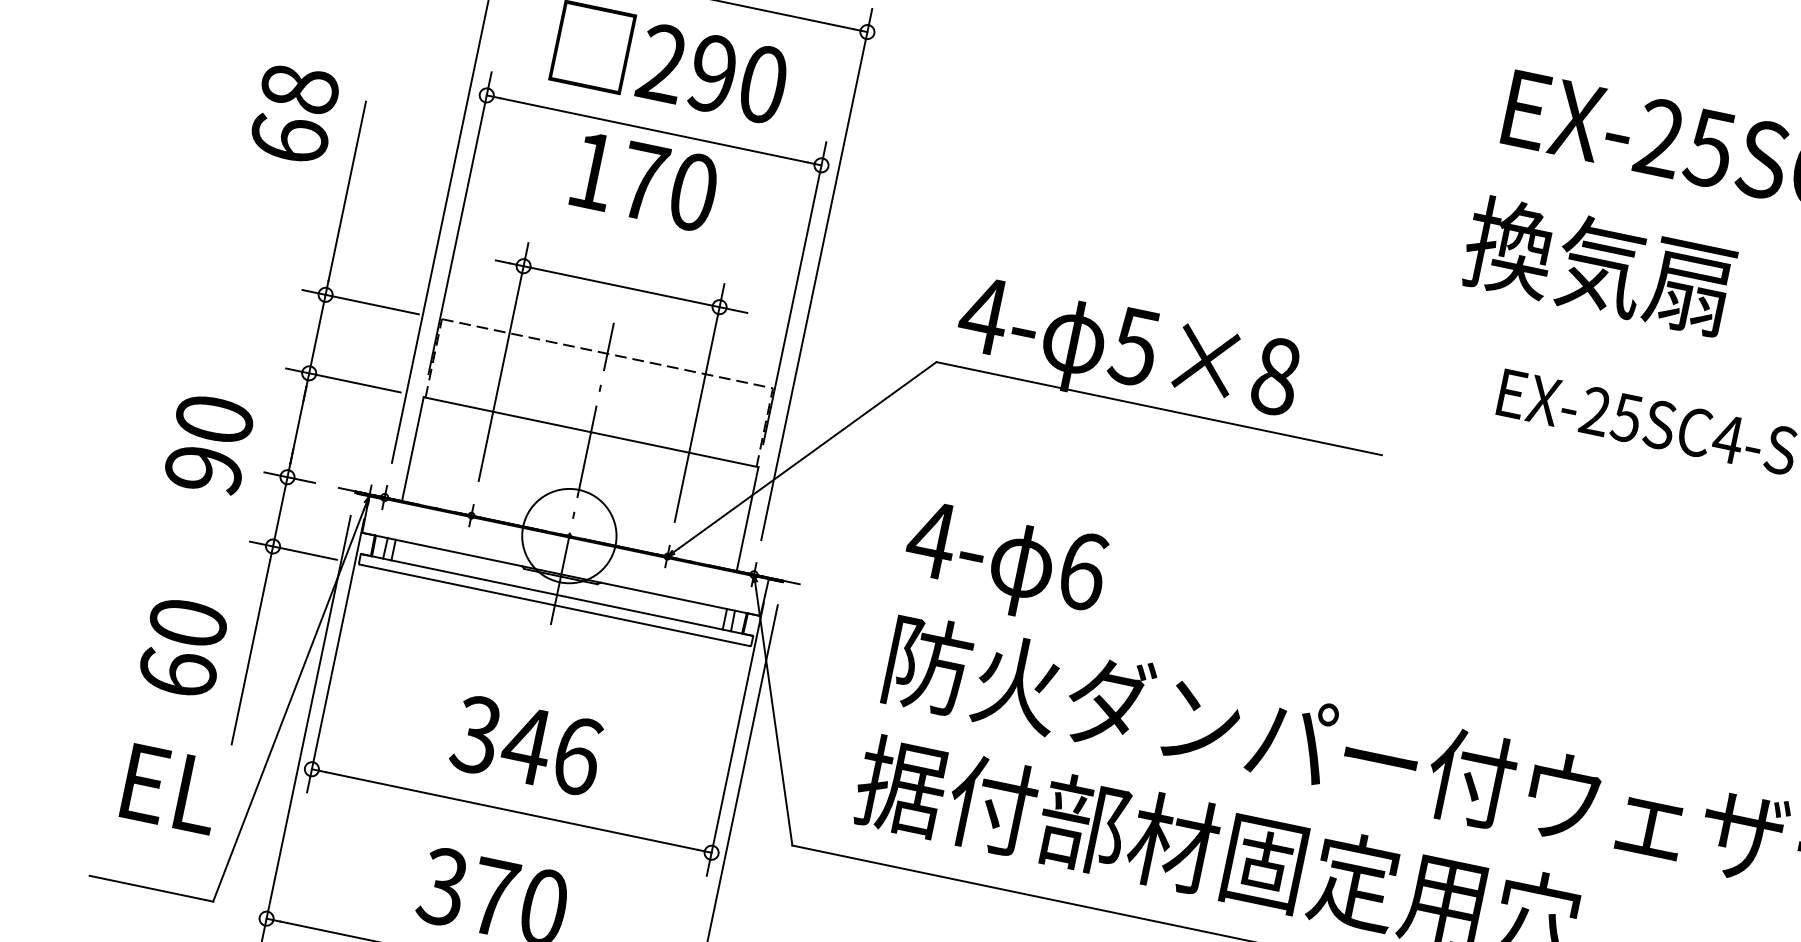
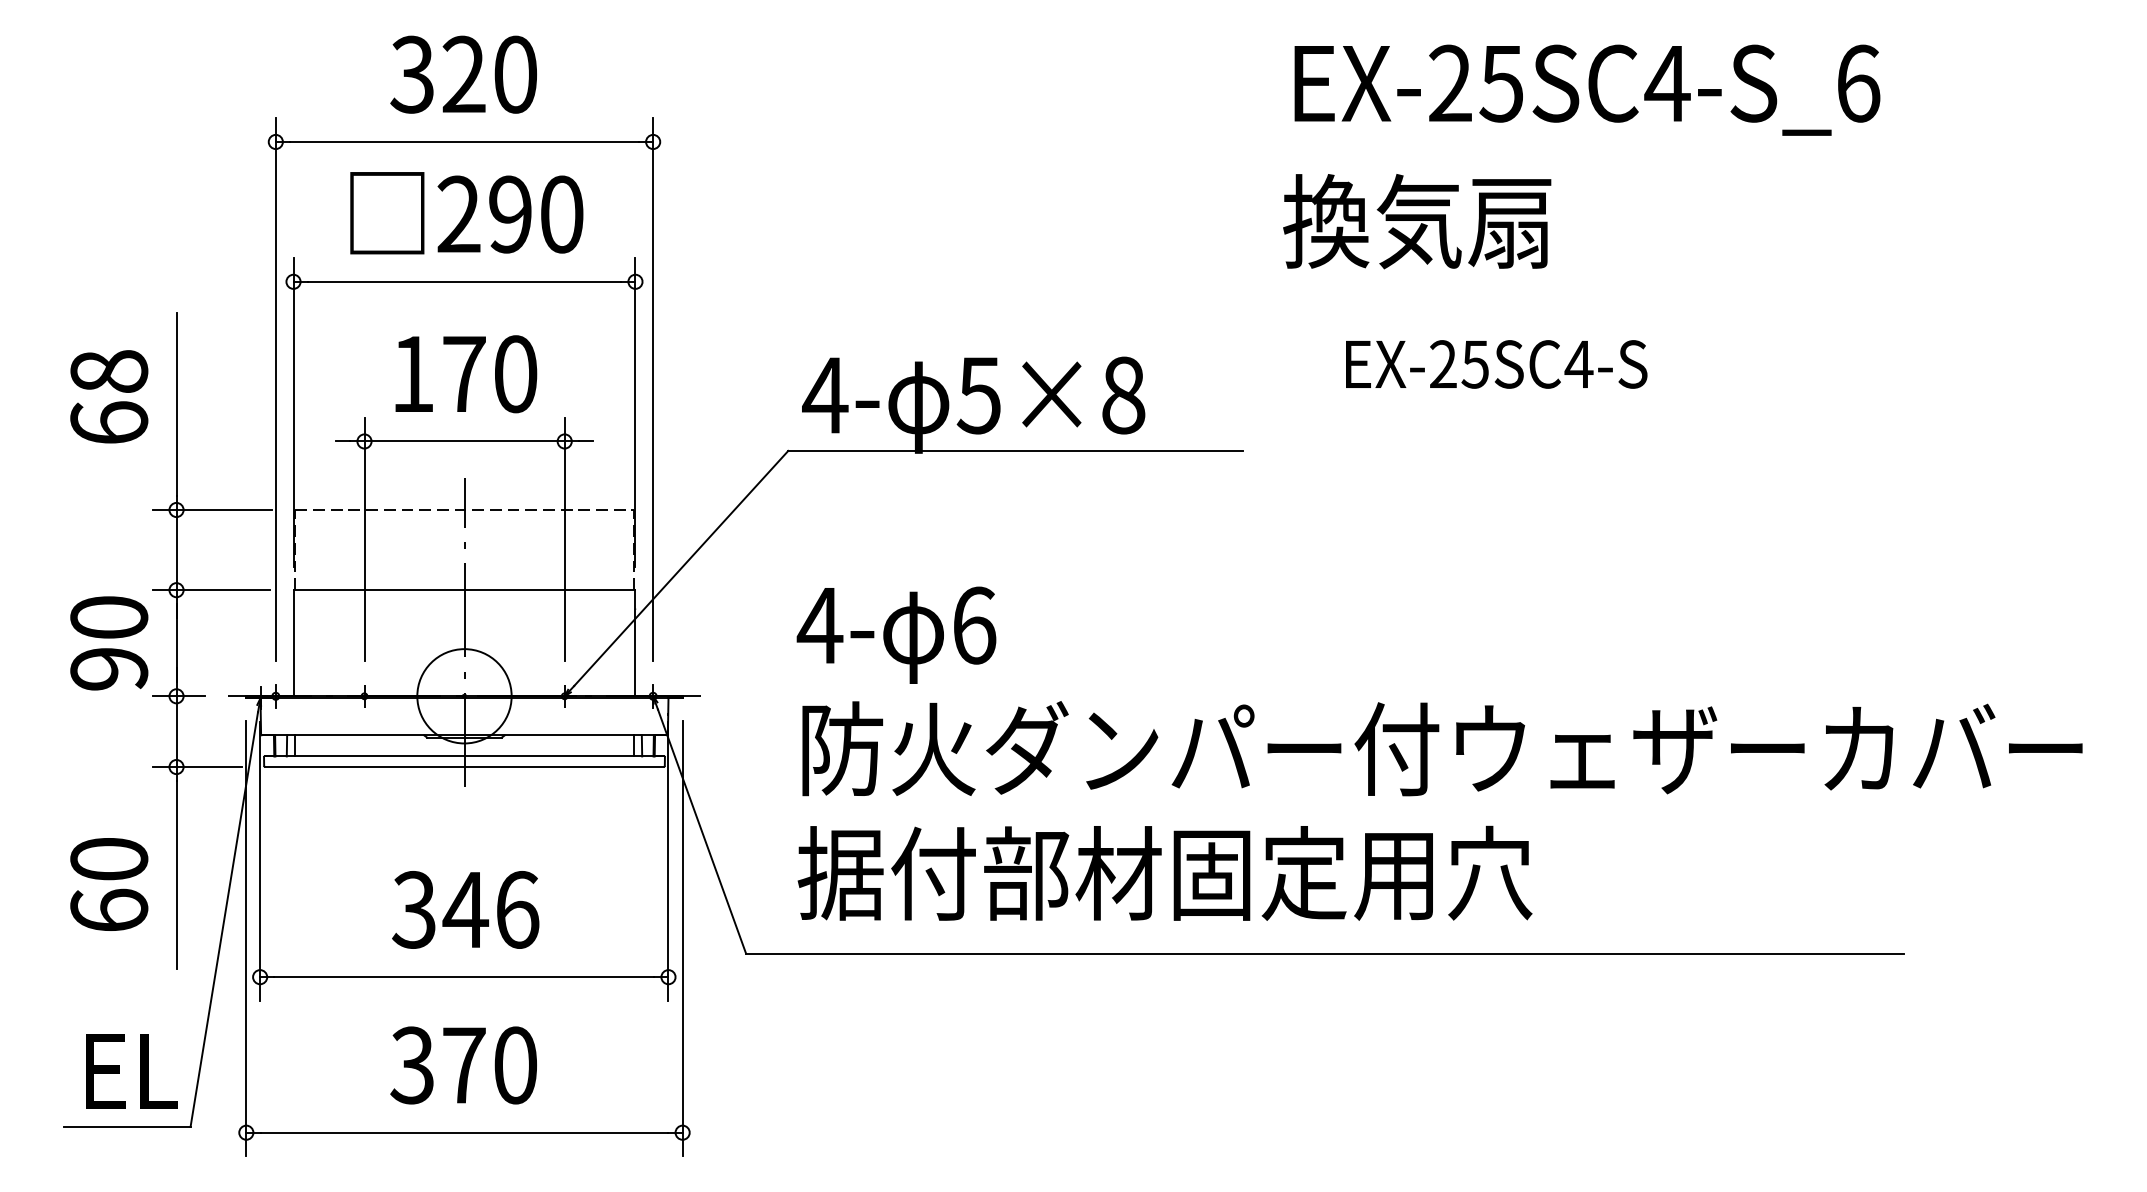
text: (295, 113) -> (109, 396), moved
text: (645, 182) -> (466, 374), moved
text: (209, 444) -> (109, 643), moved
text: (171, 789) -> (131, 1071), moved

